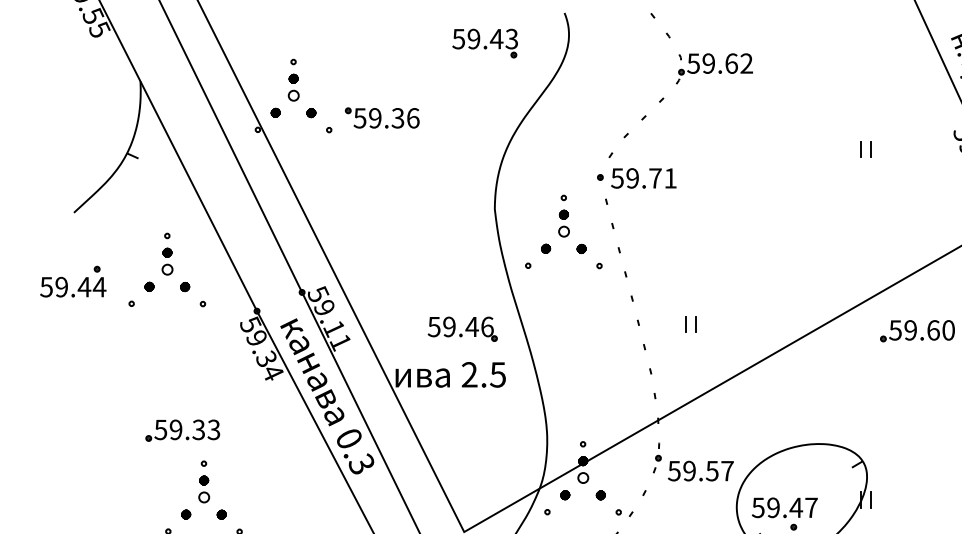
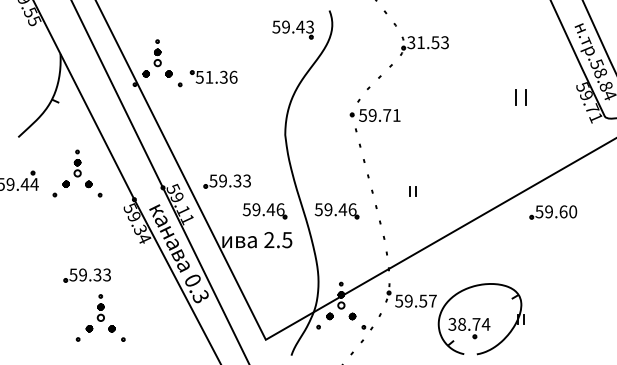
part: (484, 42) -> (292, 29), moved
text: (719, 63) -> (427, 42), 59.62 -> 31.53
text: (375, 116) -> (209, 76), 59.36 -> 51.36
part: (865, 148) -> (520, 96), size x1.6
part: (562, 232) -> (328, 149), removed
part: (402, 282) -> (226, 181), added
part: (690, 325) -> (412, 191), moved
part: (575, 329) -> (336, 211), added
text: (785, 506) -> (469, 323), 59.47 -> 38.74

